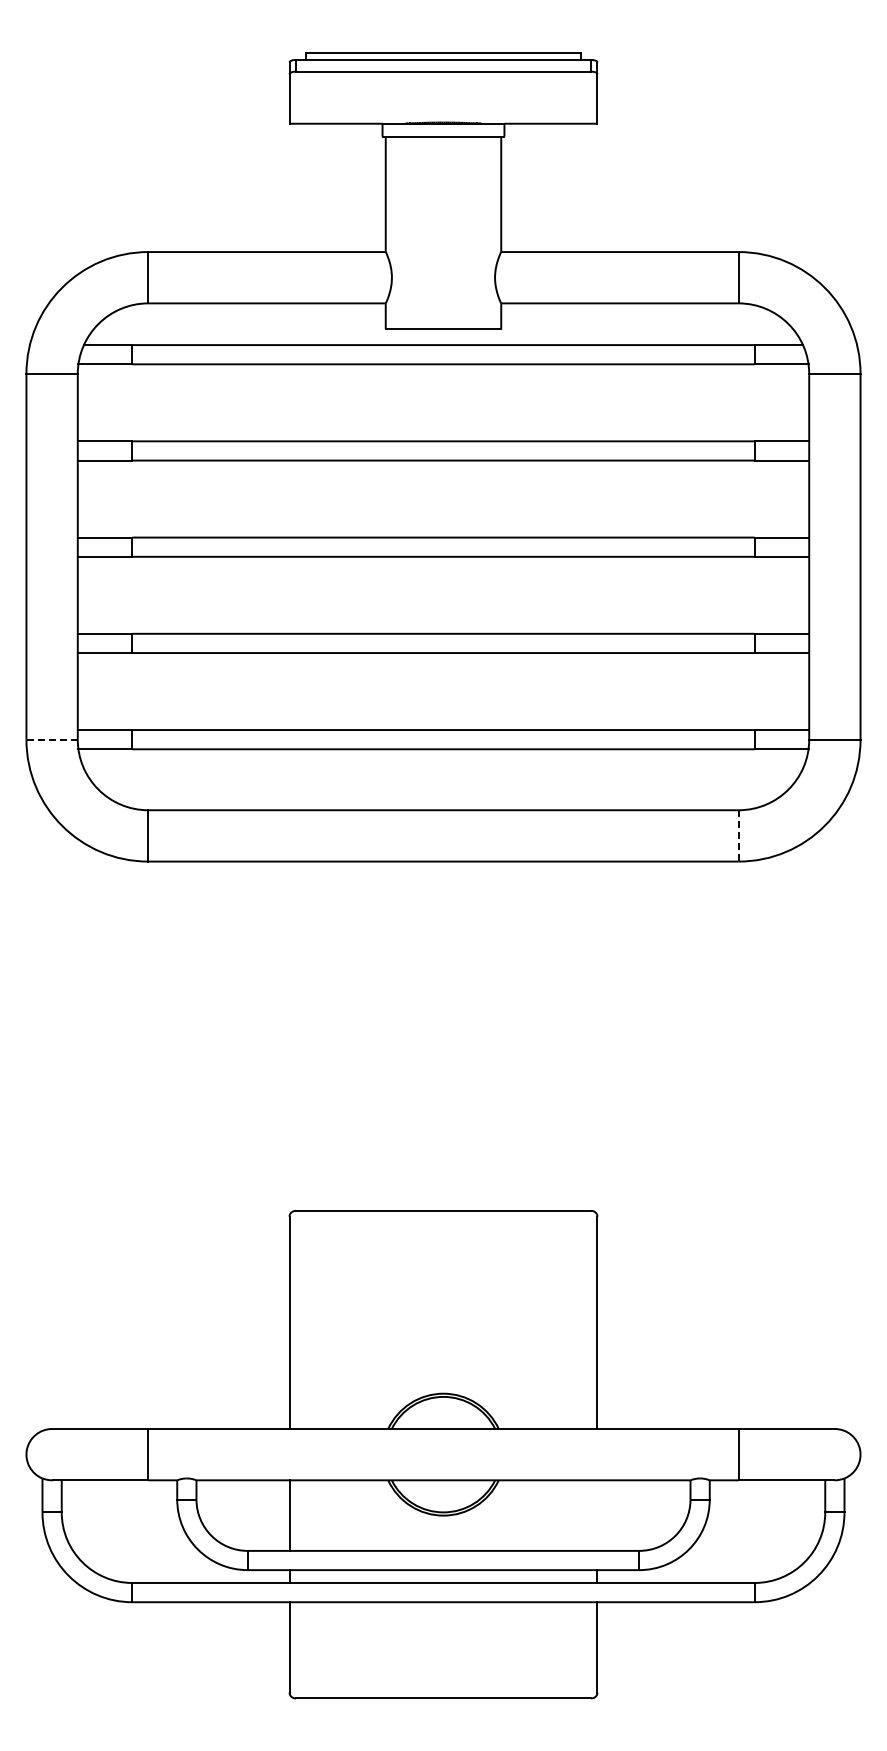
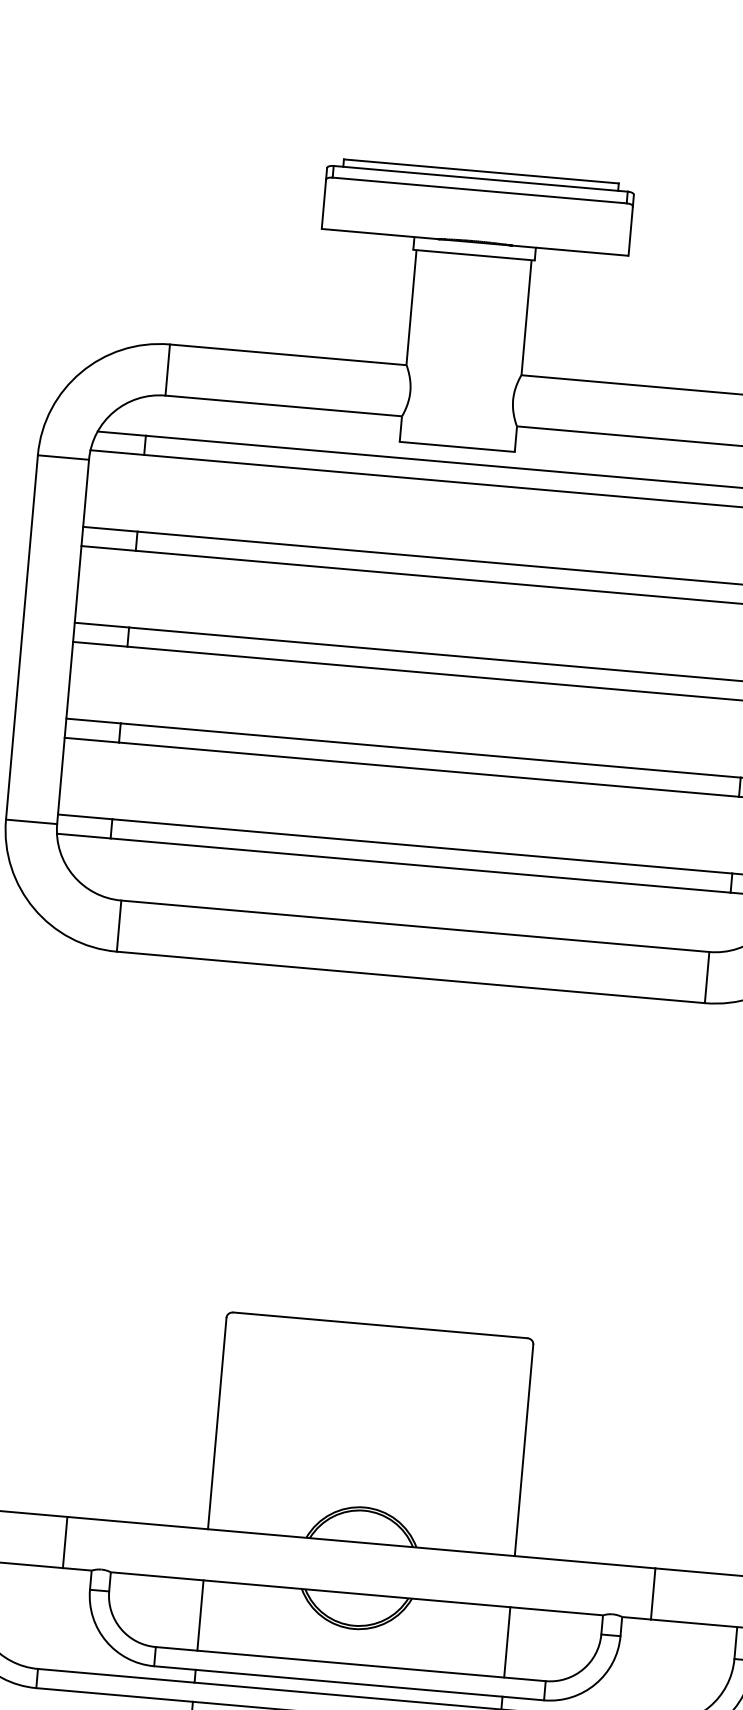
line: (52, 739) -> (31, 821), dashed -> solid
line: (738, 835) -> (707, 977), dashed -> solid
line: (597, 1515) -> (507, 1642), added

